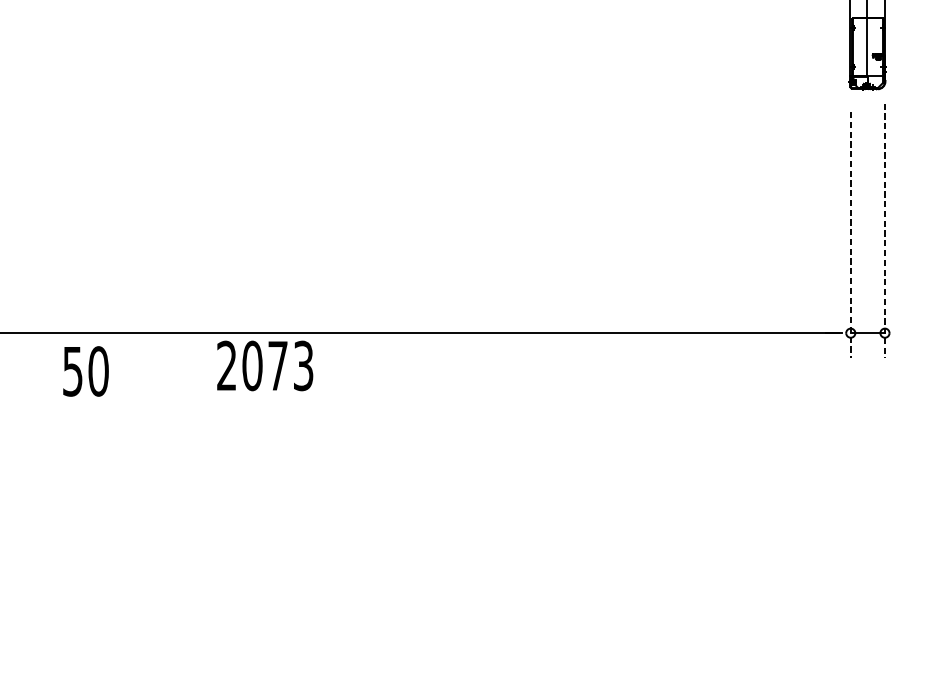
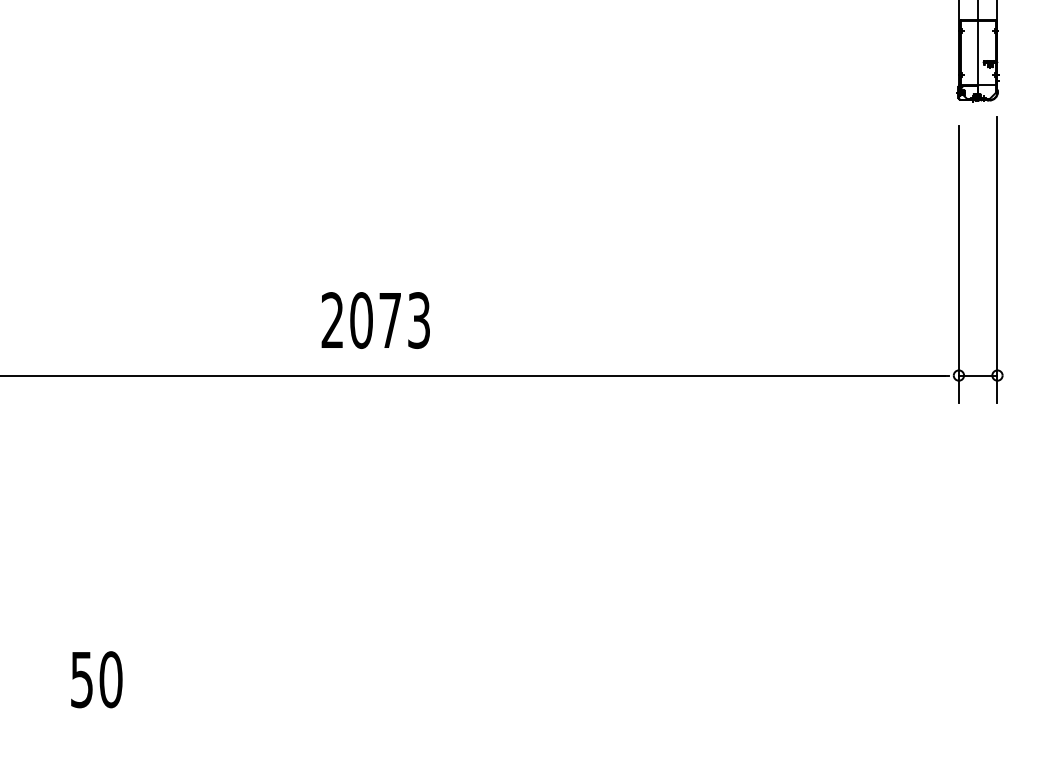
line: (884, 231) -> (997, 260), dashed -> solid
line: (850, 235) -> (958, 265), dashed -> solid
text: (264, 365) -> (375, 320), moved
text: (85, 371) -> (96, 679), moved

